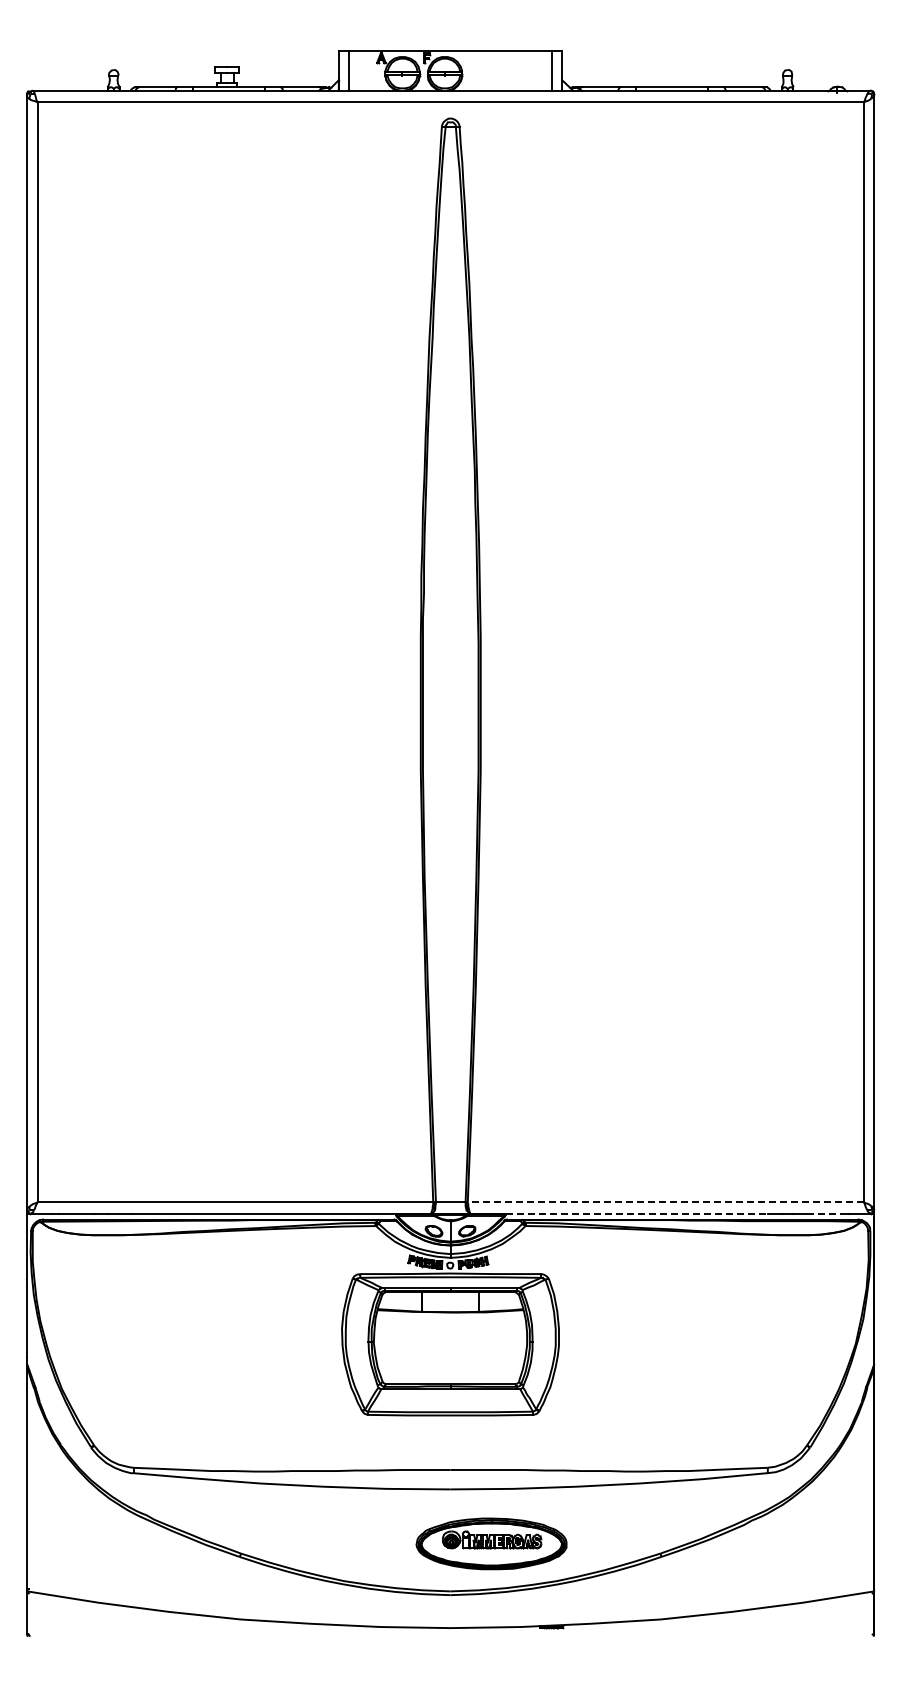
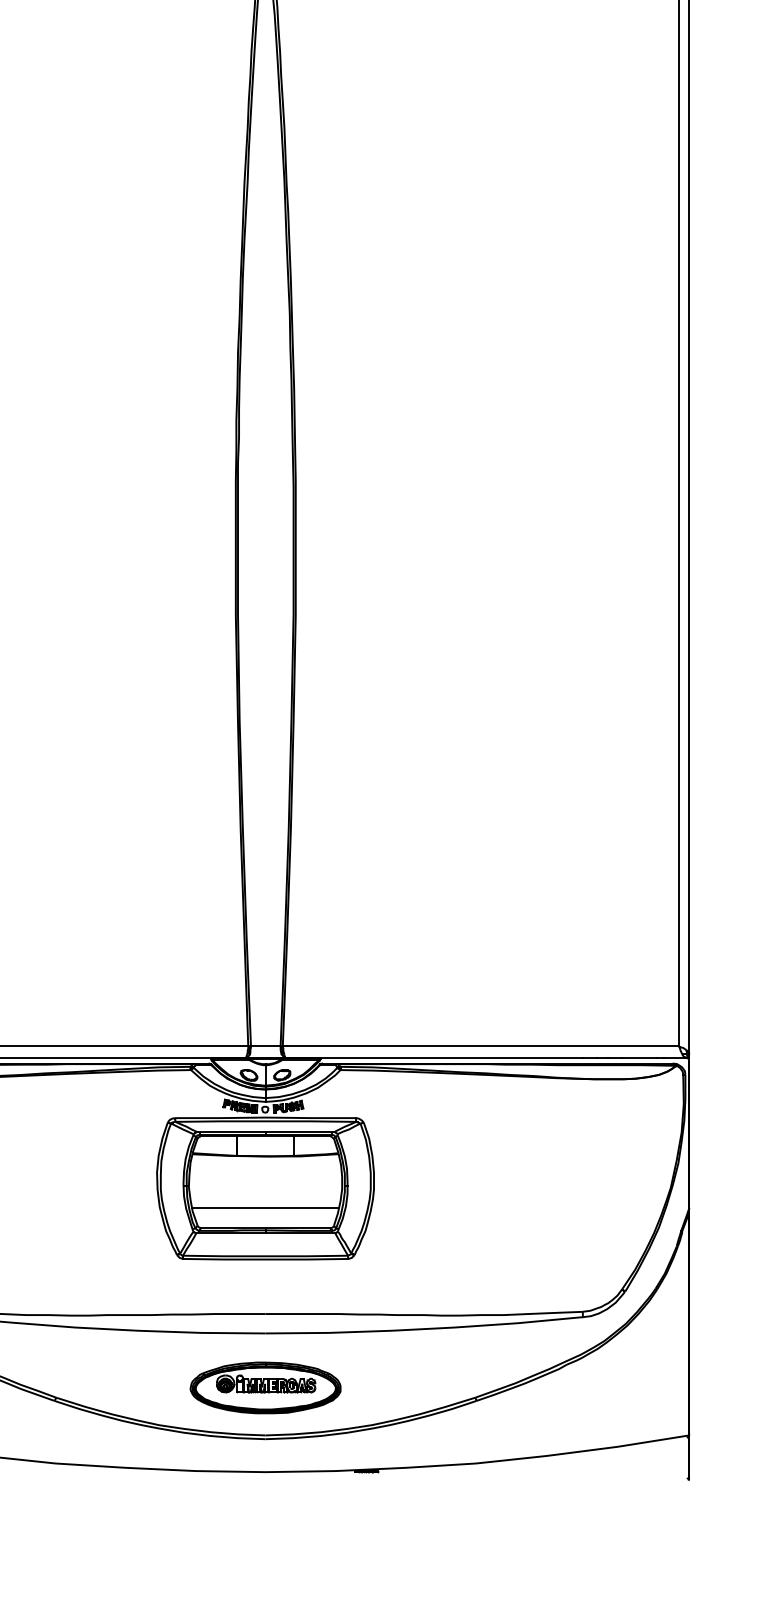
line: (665, 1202) -> (480, 1046), dashed -> solid
line: (637, 1213) -> (452, 1057), dashed -> solid
line: (824, 1213) -> (639, 1057), dashed -> solid
line: (450, 1364) -> (265, 1208), added
part: (491, 1543) -> (265, 1387), moved

